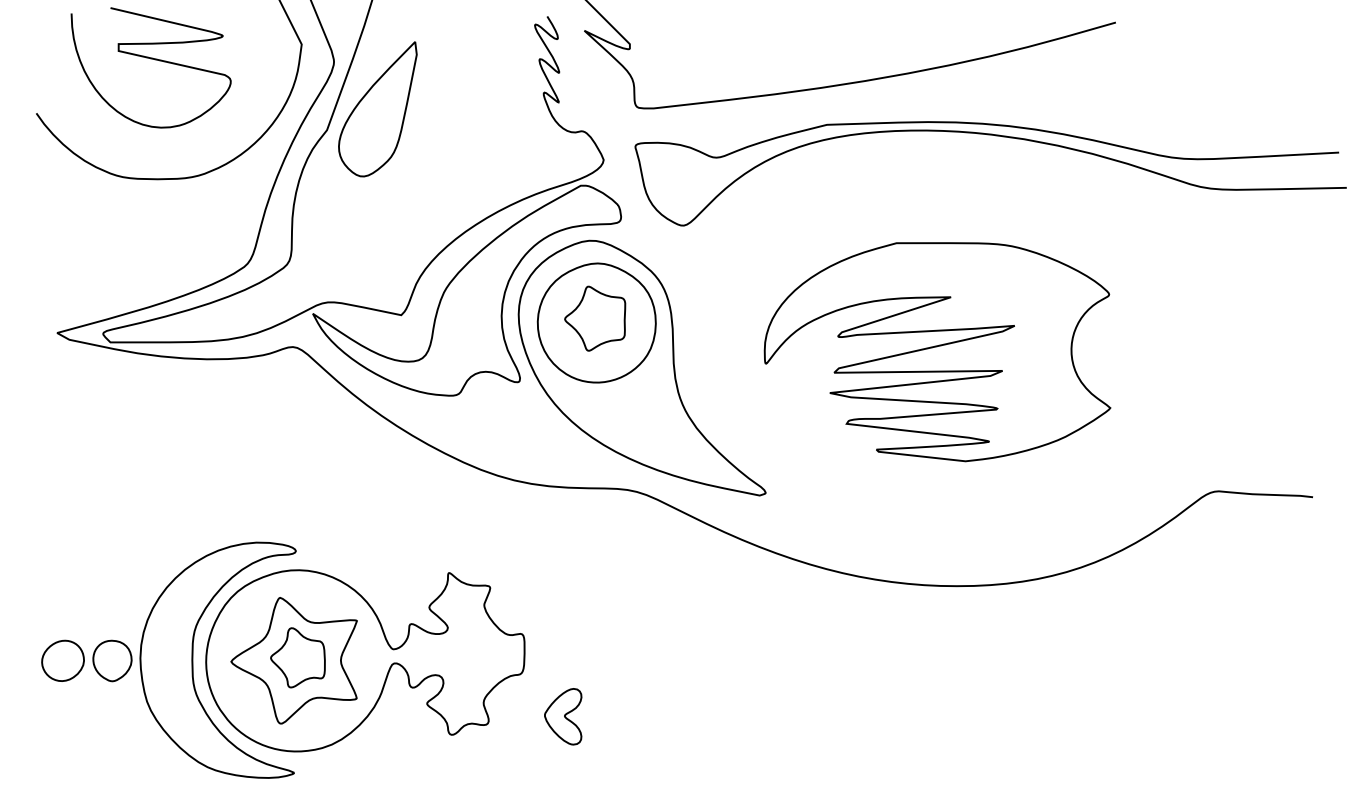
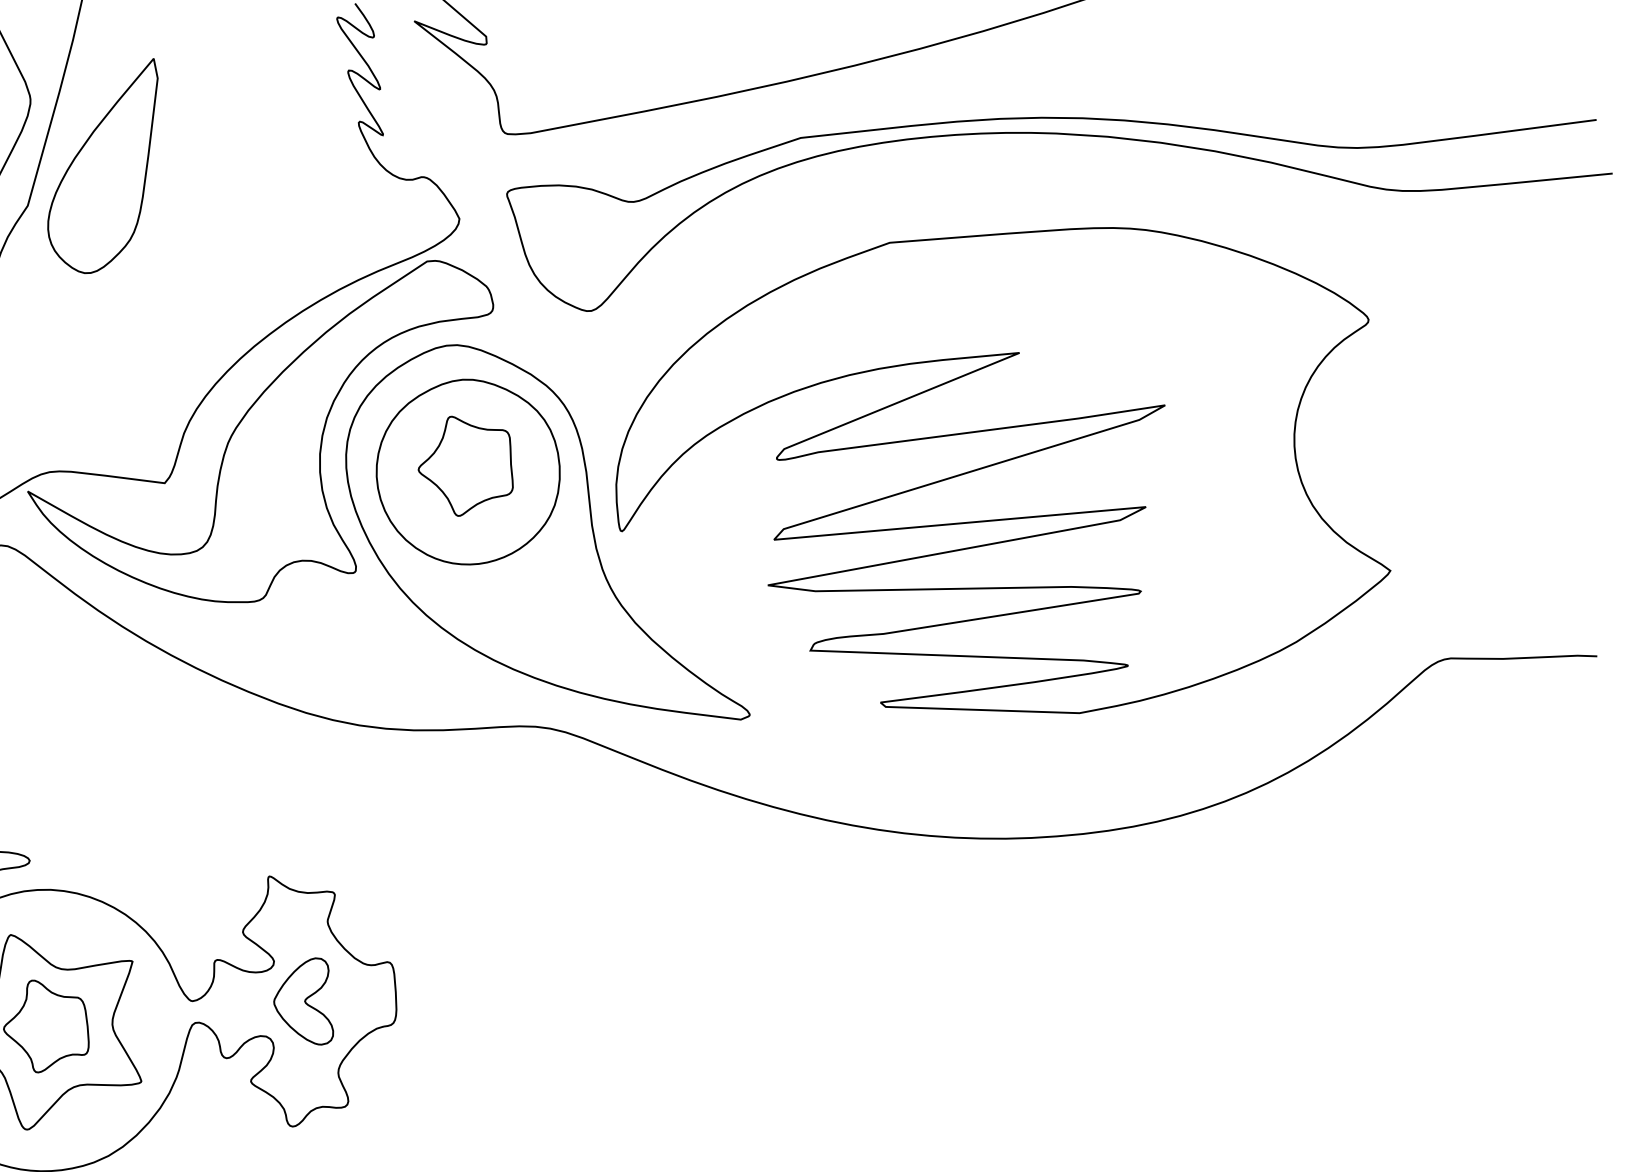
part: (937, 351) -> (998, 475), size x1.43
part: (563, 716) -> (303, 1002), moved

